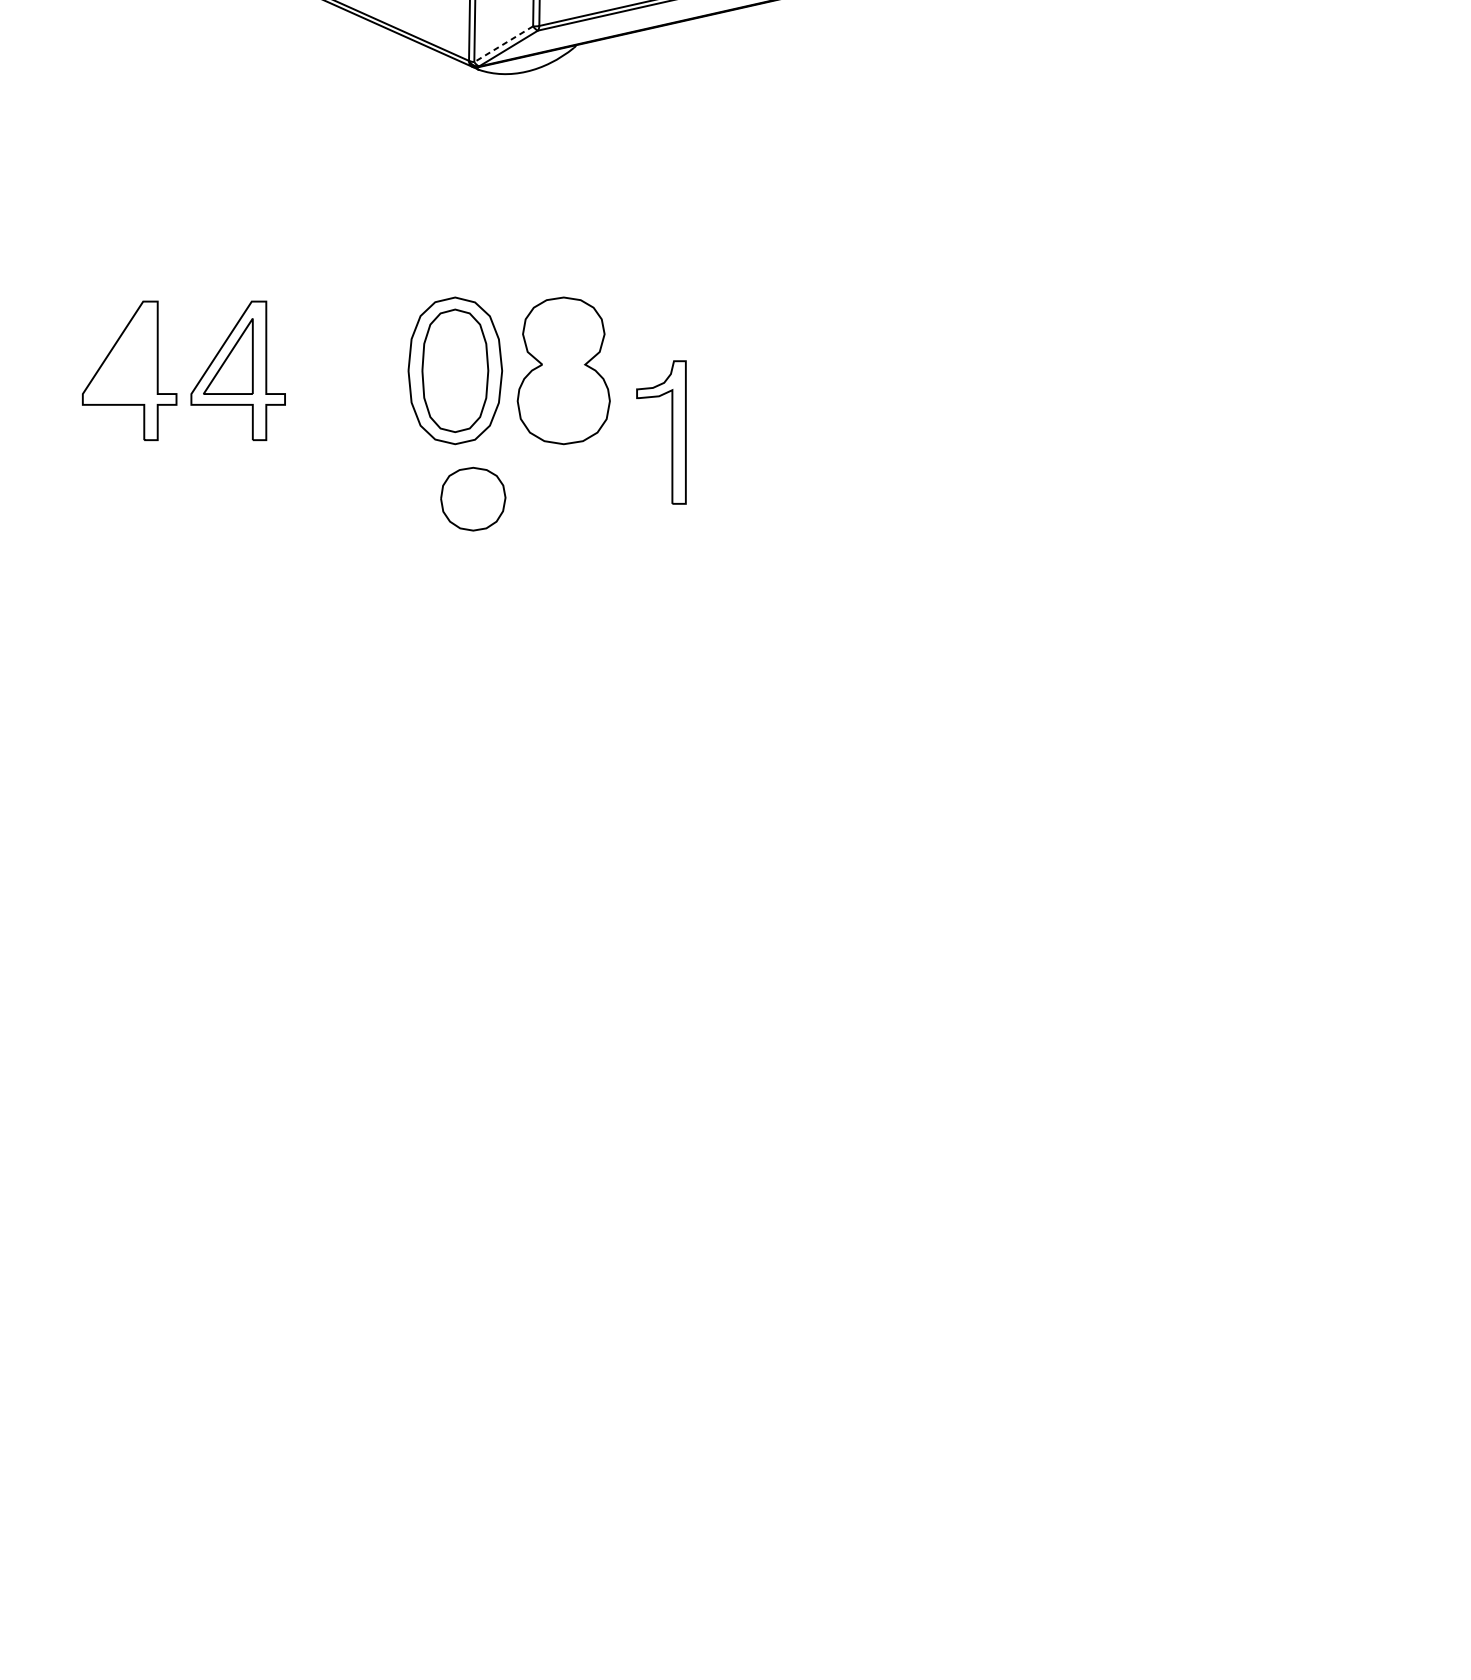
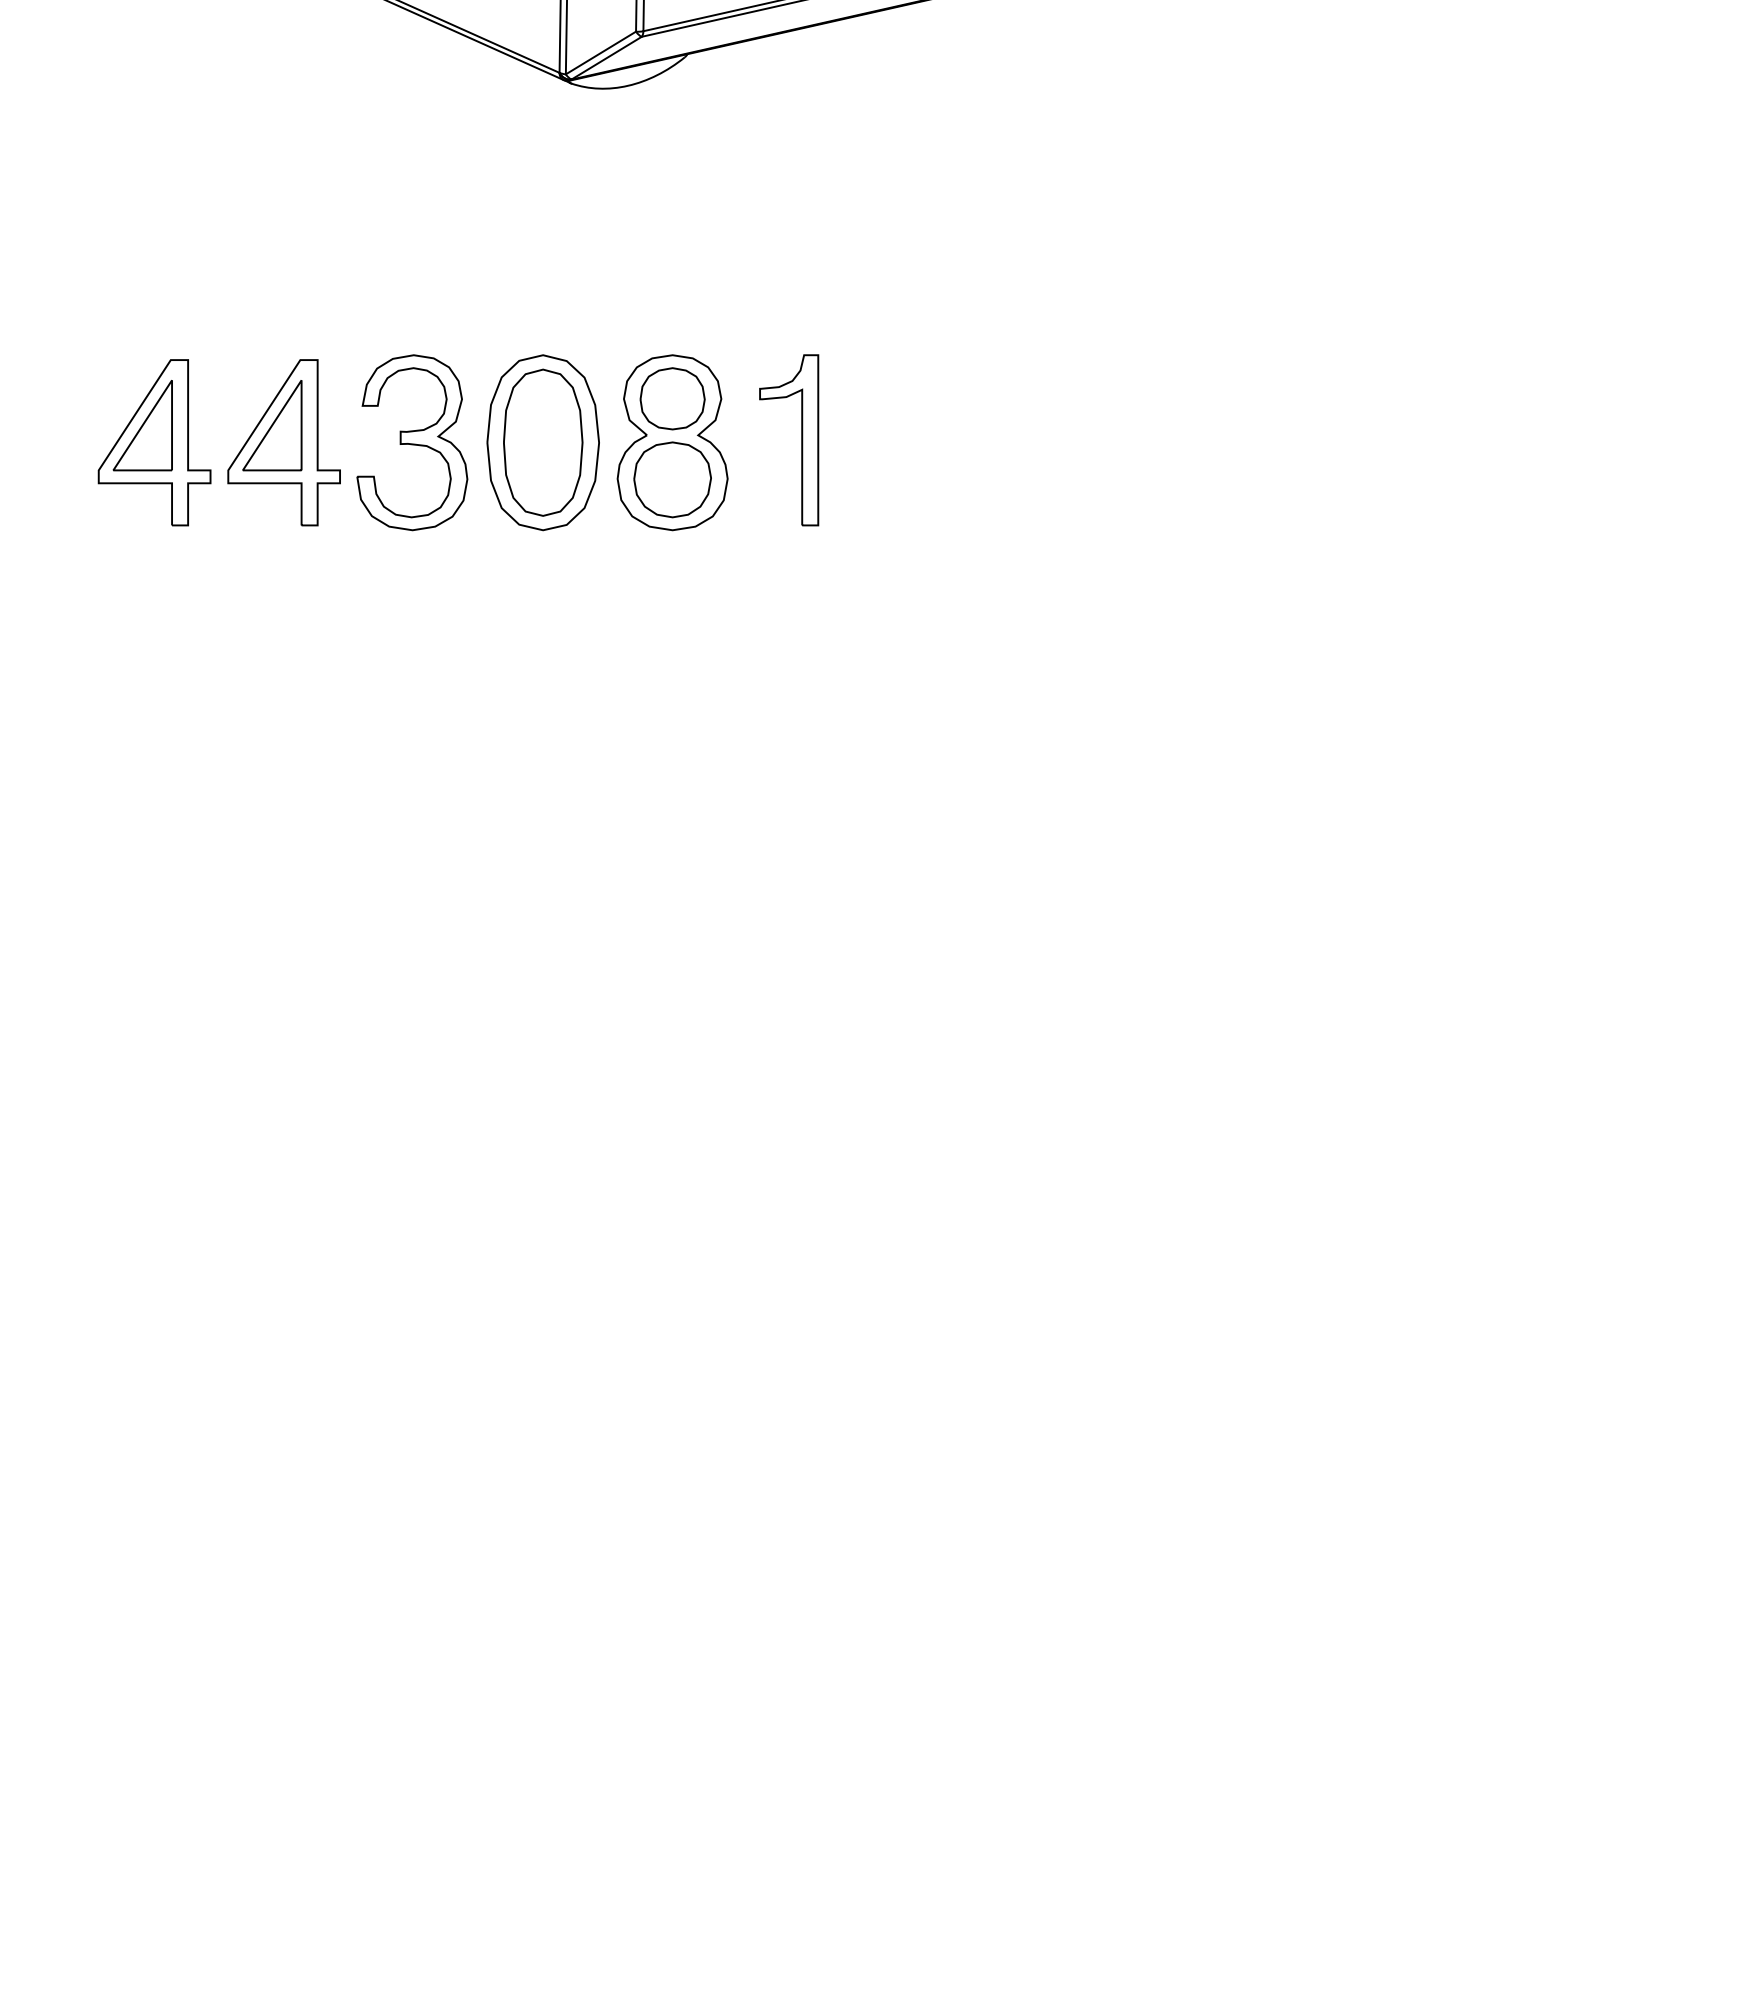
line: (503, 44) -> (600, 53), dashed -> solid
part: (563, 333) -> (672, 398), added
part: (119, 356) -> (142, 425), added
part: (345, 370) -> (412, 442), added
part: (671, 432) -> (801, 440), moved
part: (473, 498) -> (672, 479), moved

